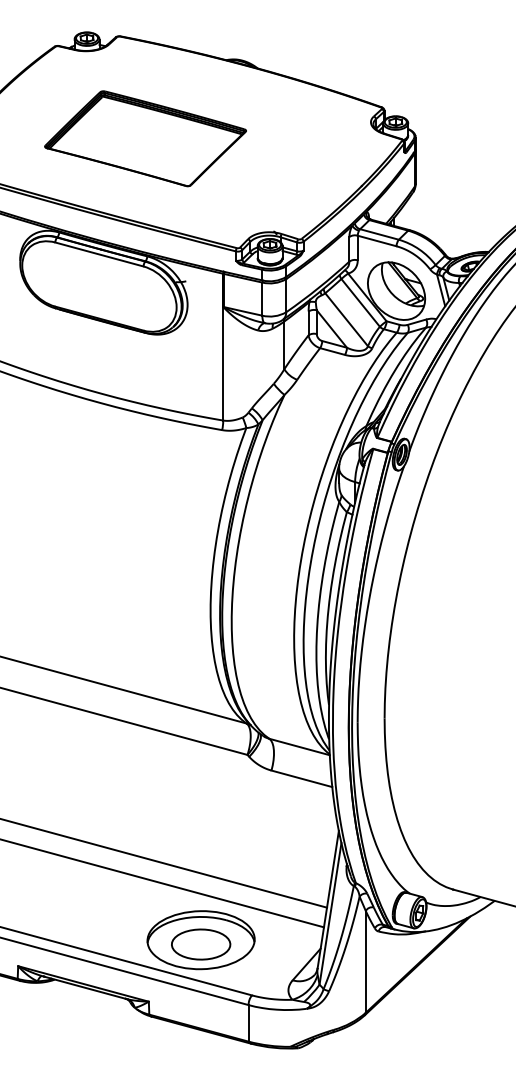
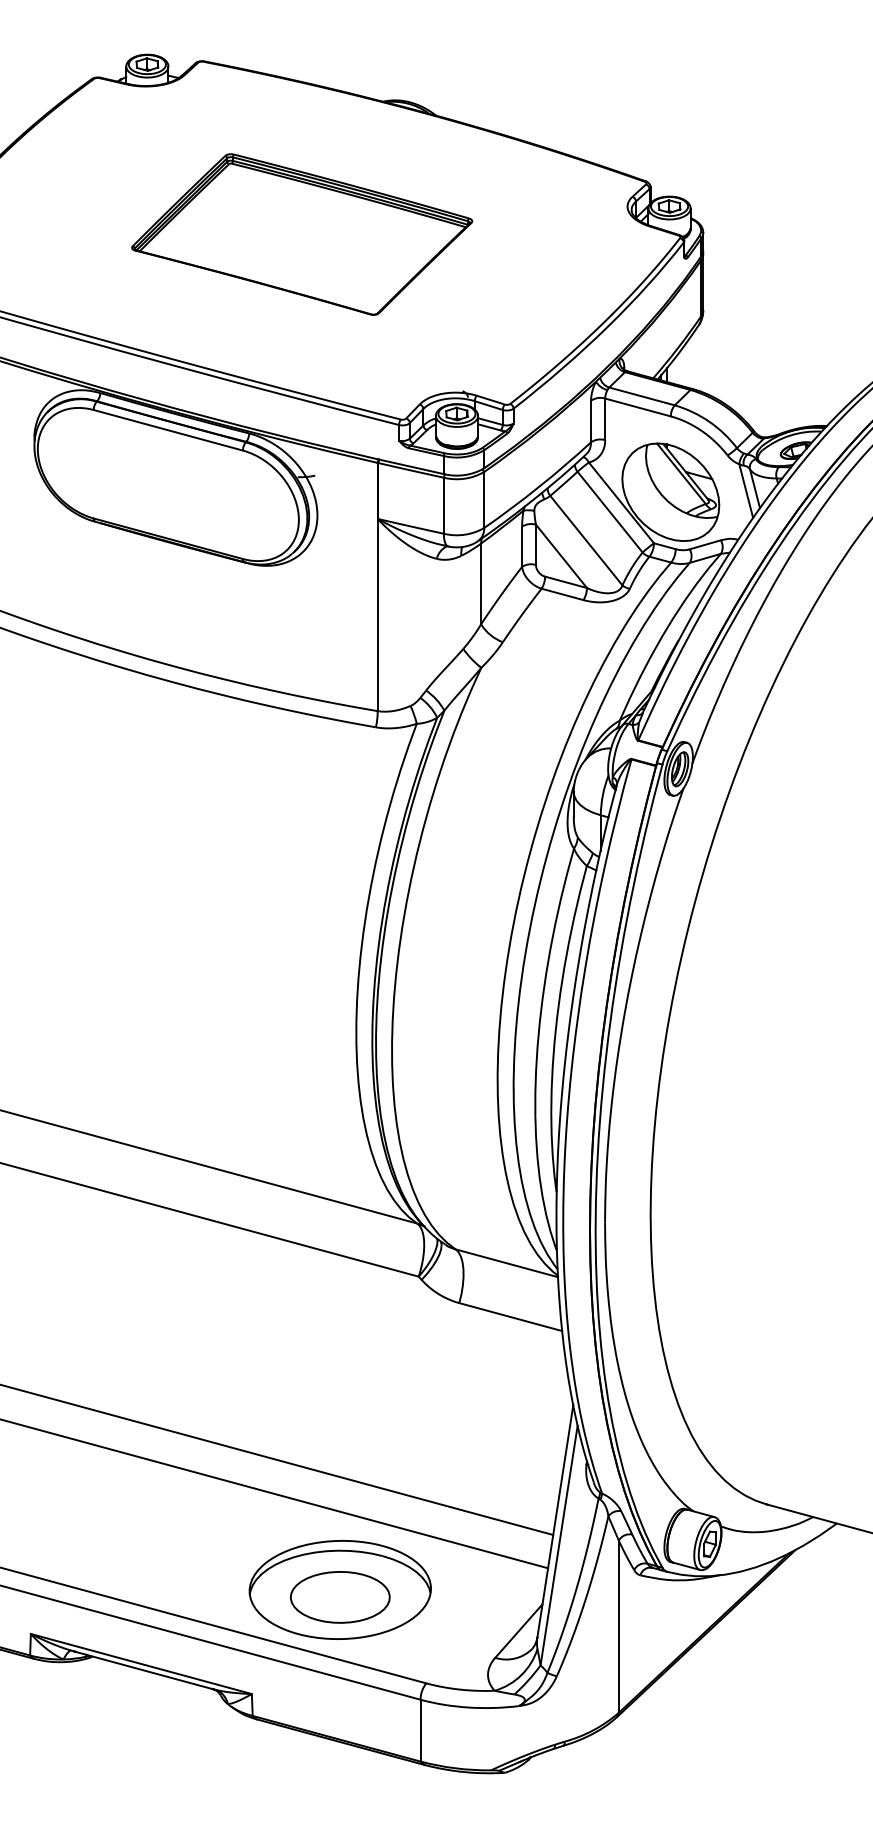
part: (145, 138) -> (302, 234), moved

